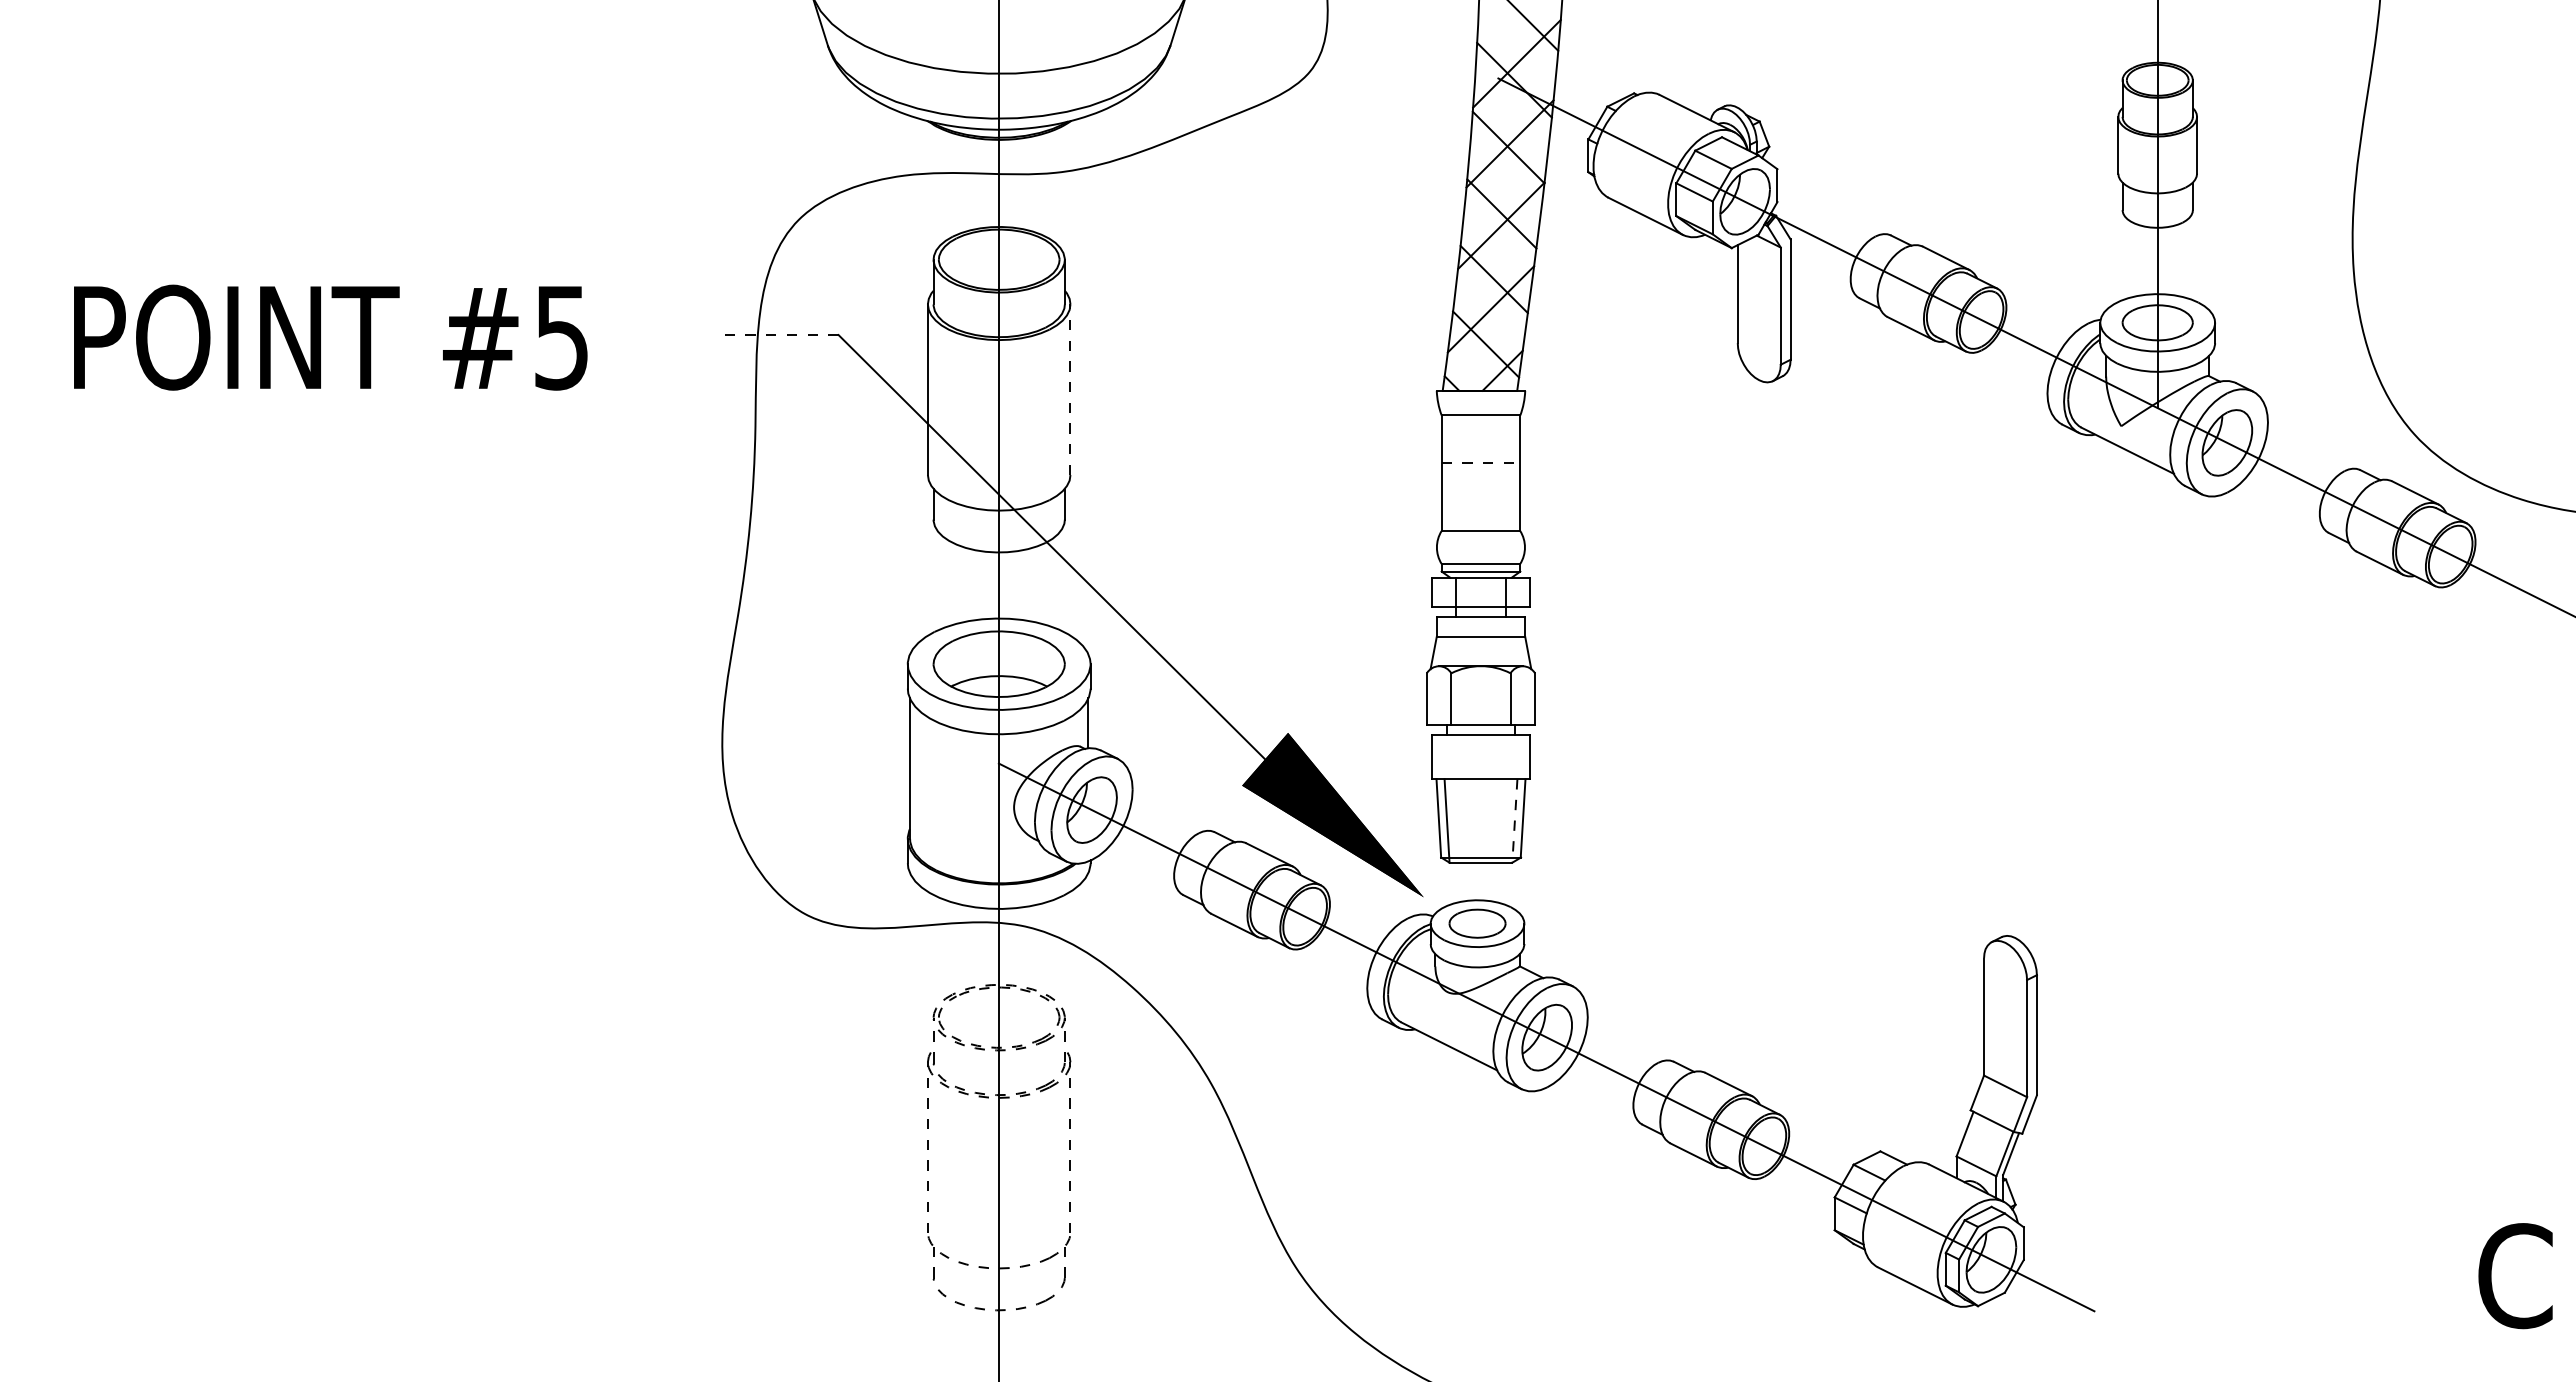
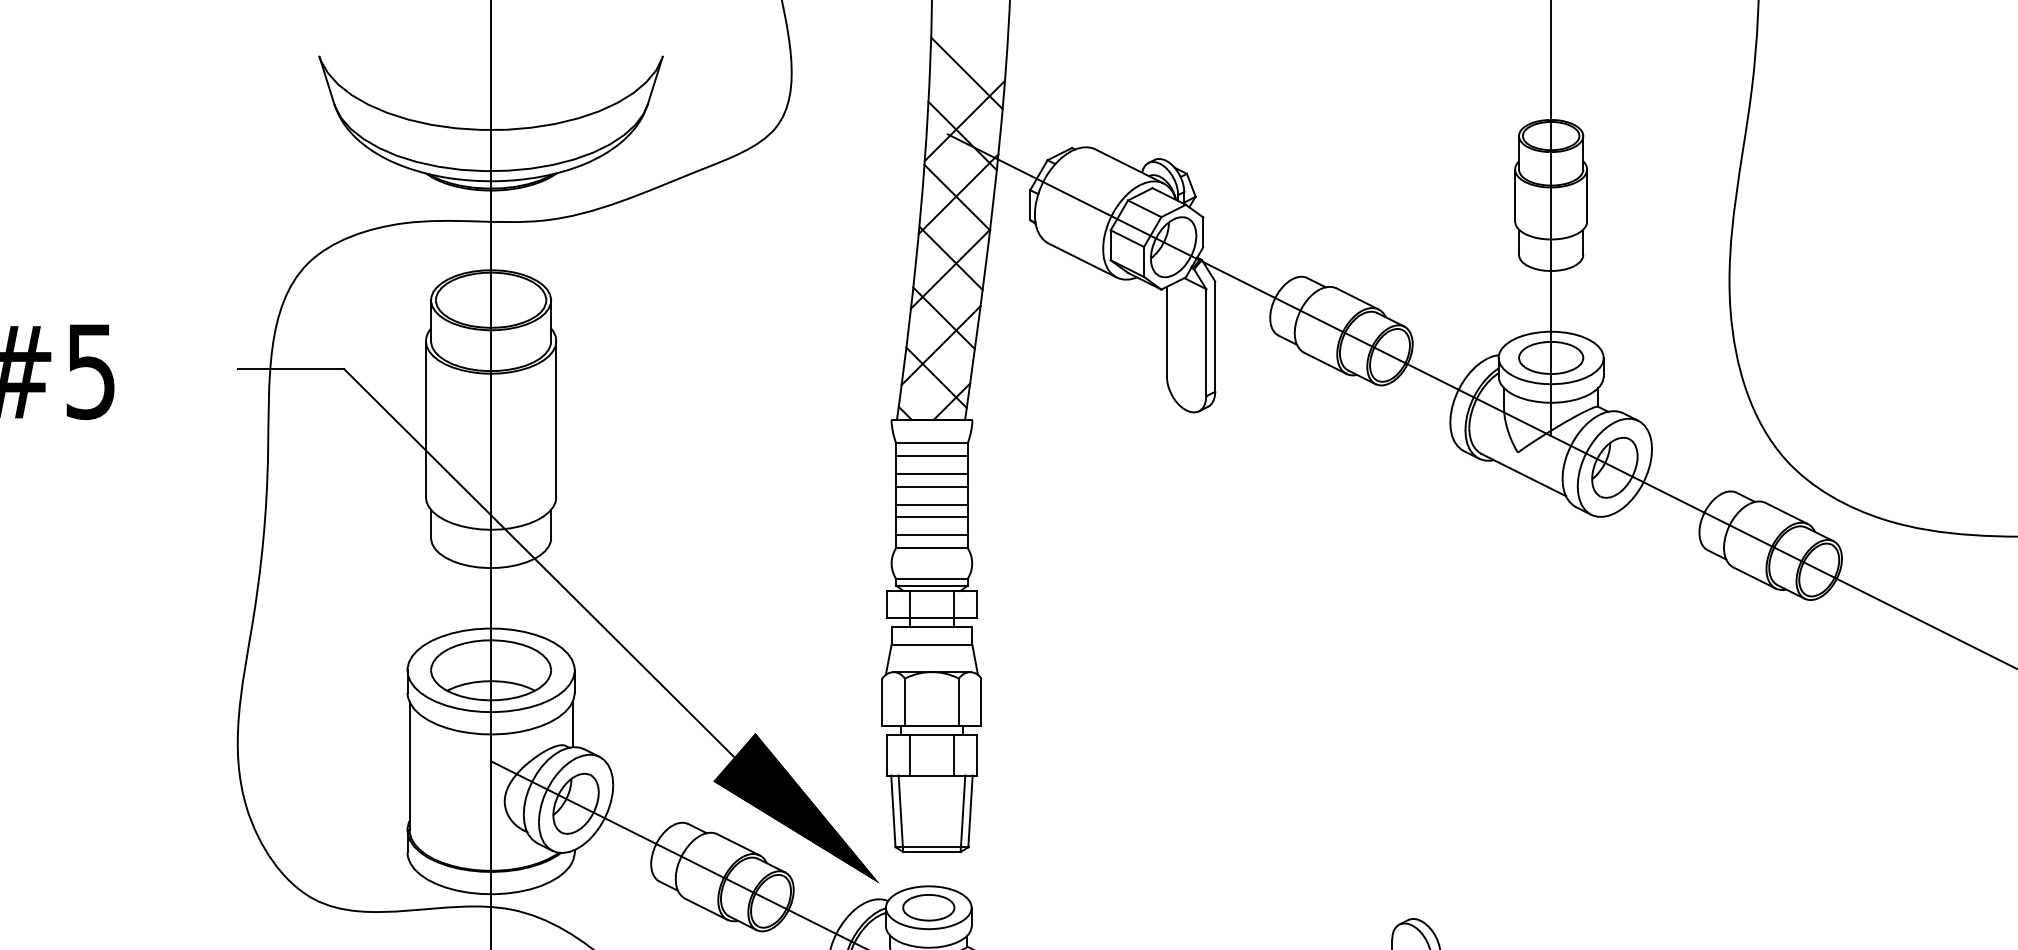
line: (780, 335) -> (291, 369), dashed -> solid
line: (1070, 389) -> (556, 418), dashed -> solid
line: (1480, 429) -> (931, 455), added
line: (1480, 449) -> (931, 473), added
line: (1481, 463) -> (932, 486), dashed -> solid
line: (1480, 483) -> (931, 504), added
line: (1480, 497) -> (931, 517), added
line: (1480, 516) -> (931, 535), added
line: (1456, 757) -> (909, 755), added
line: (1505, 757) -> (954, 755), added
line: (1514, 820) -> (962, 813), dashed -> solid

